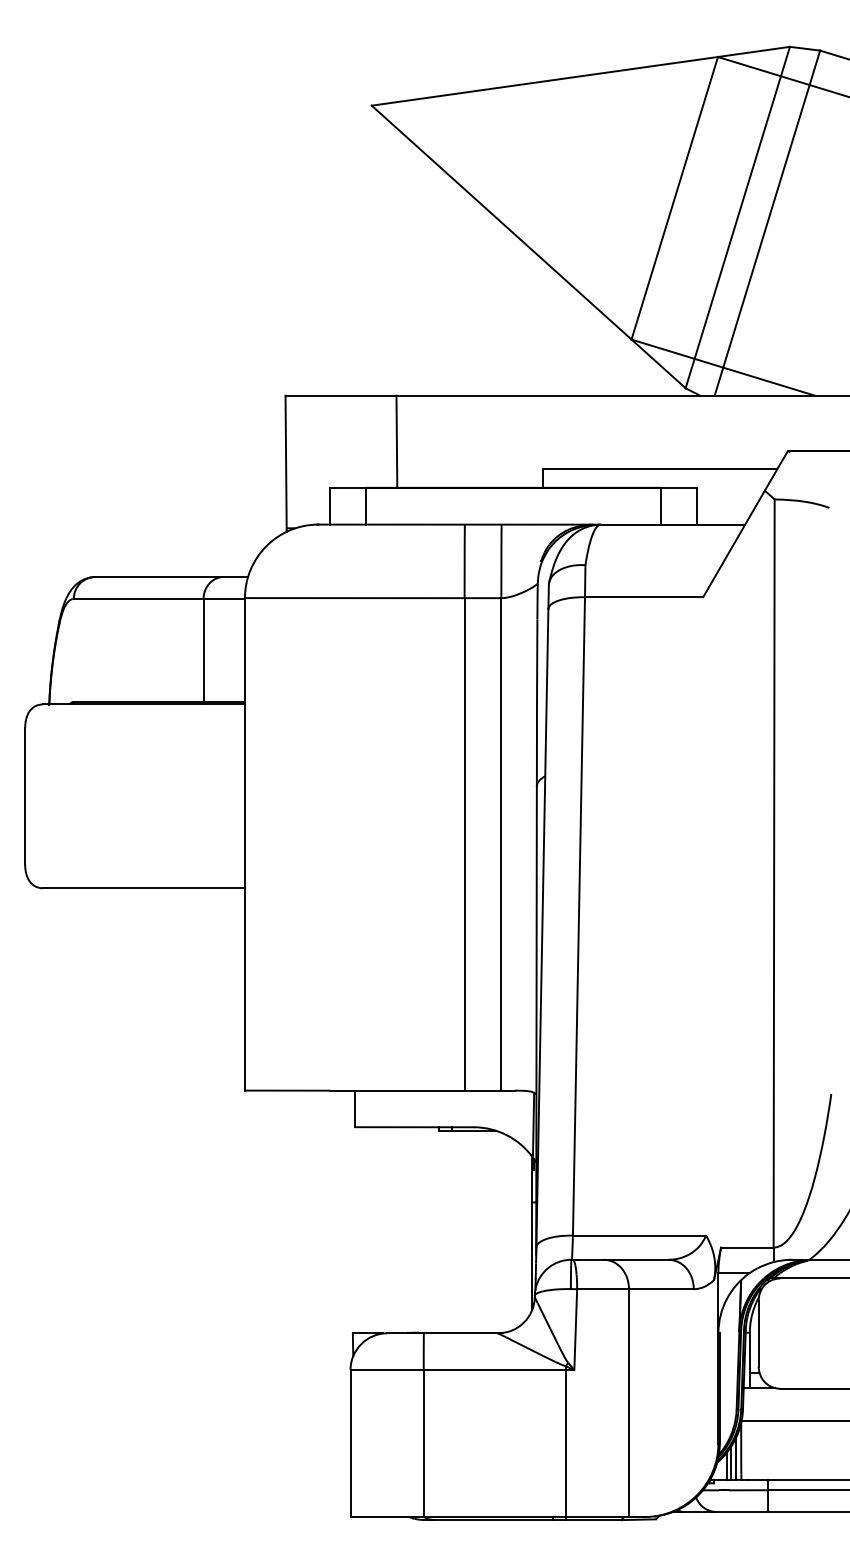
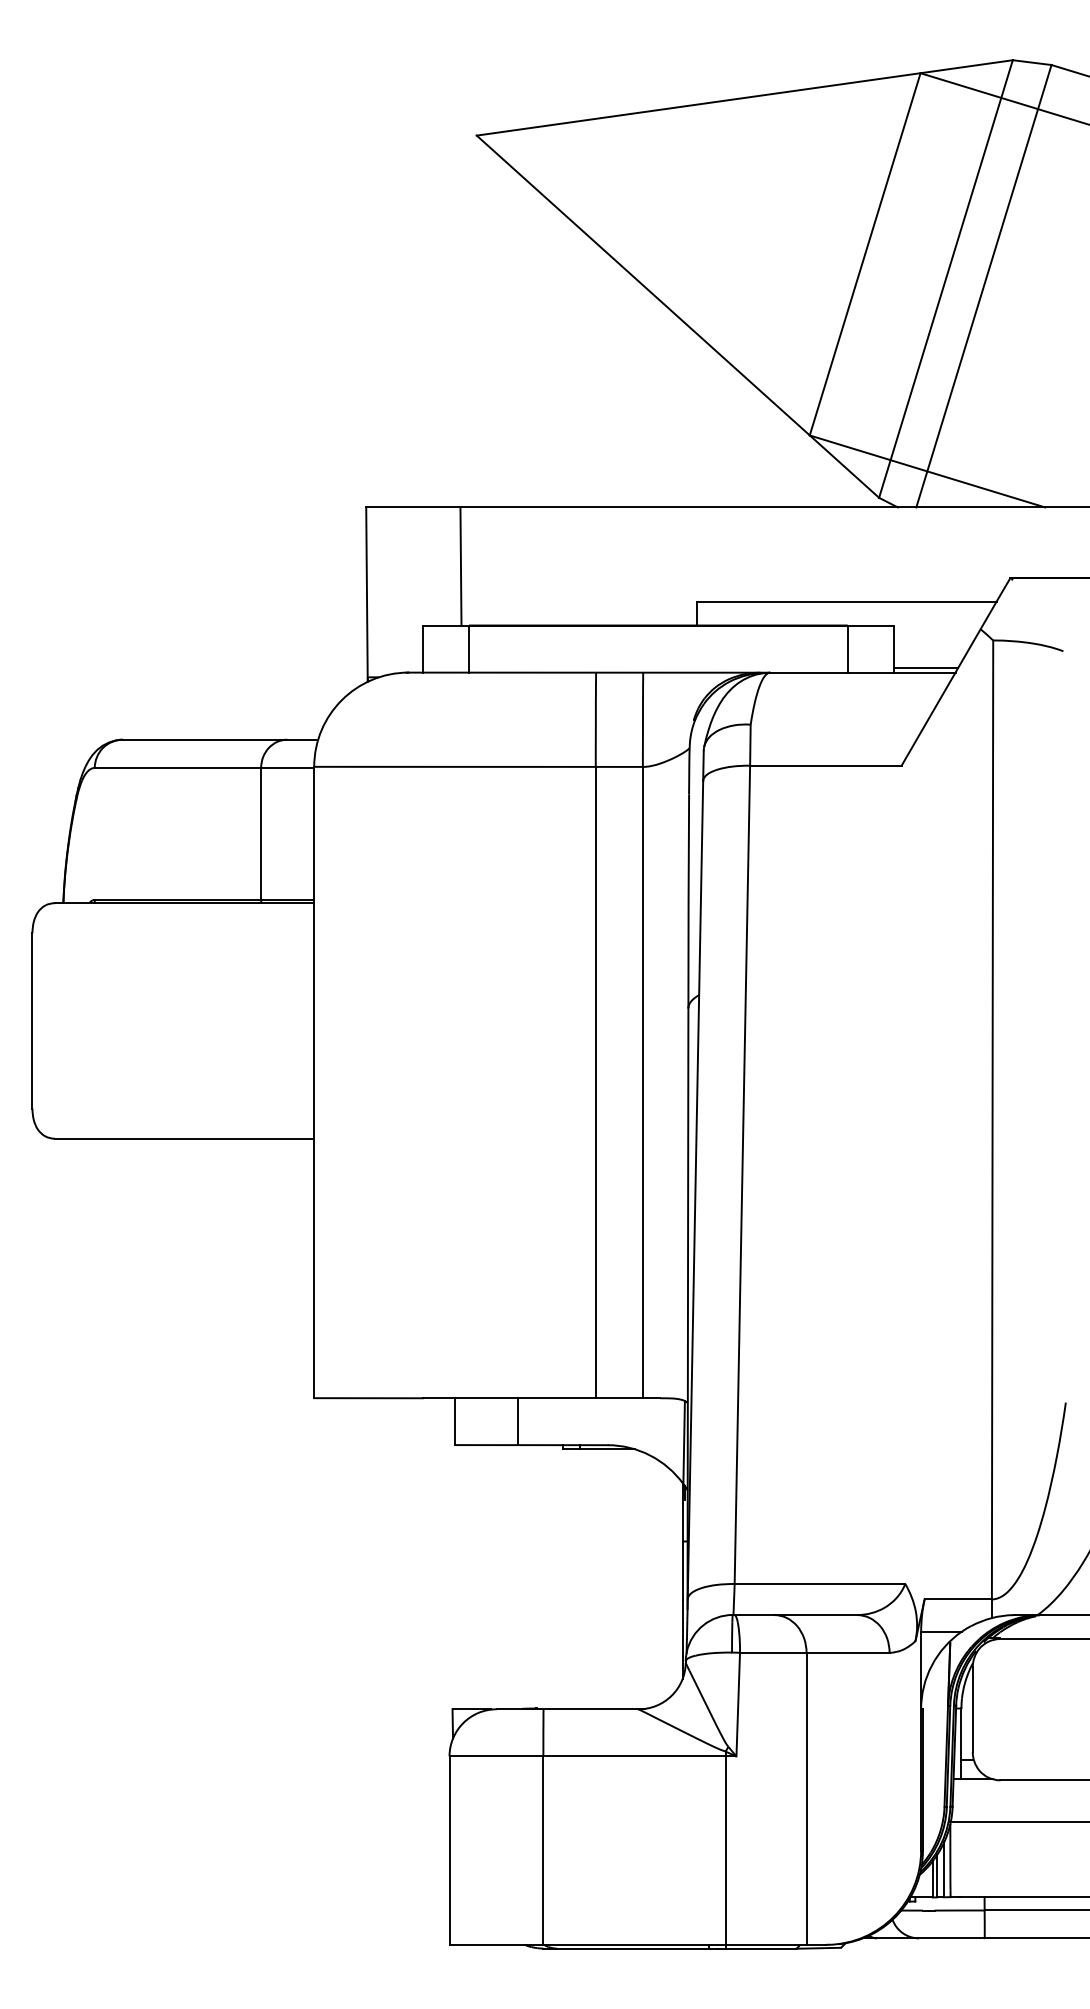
line: (396, 441) -> (460, 566), moved
line: (722, 520) -> (926, 667), added
line: (403, 1108) -> (517, 1421), added

